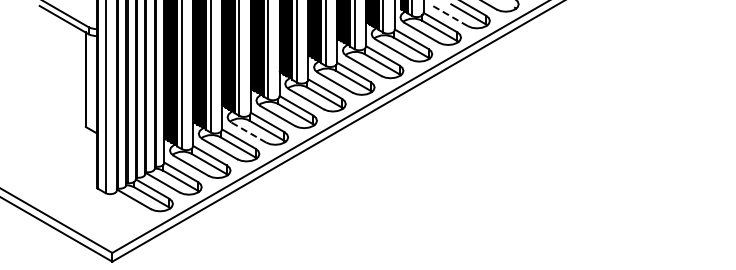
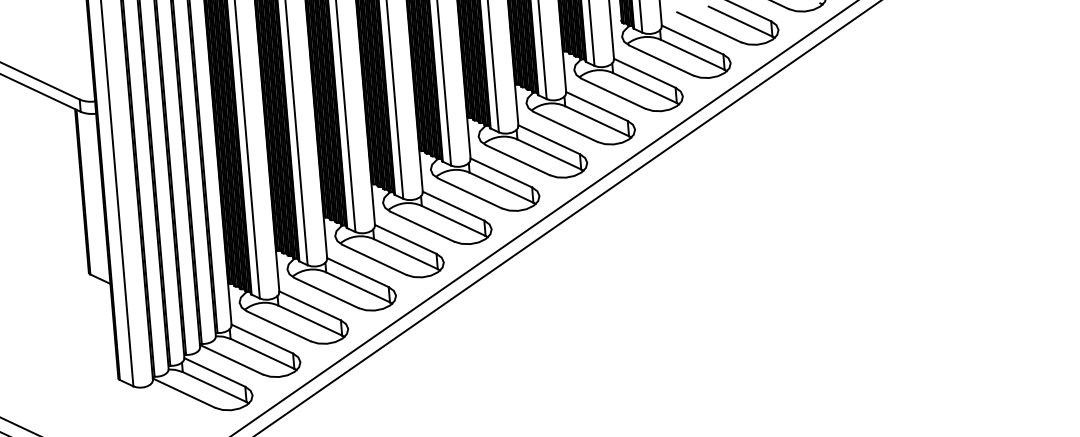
line: (450, 15) -> (709, 26), dashed -> solid
line: (248, 132) -> (373, 259), dashed -> solid

